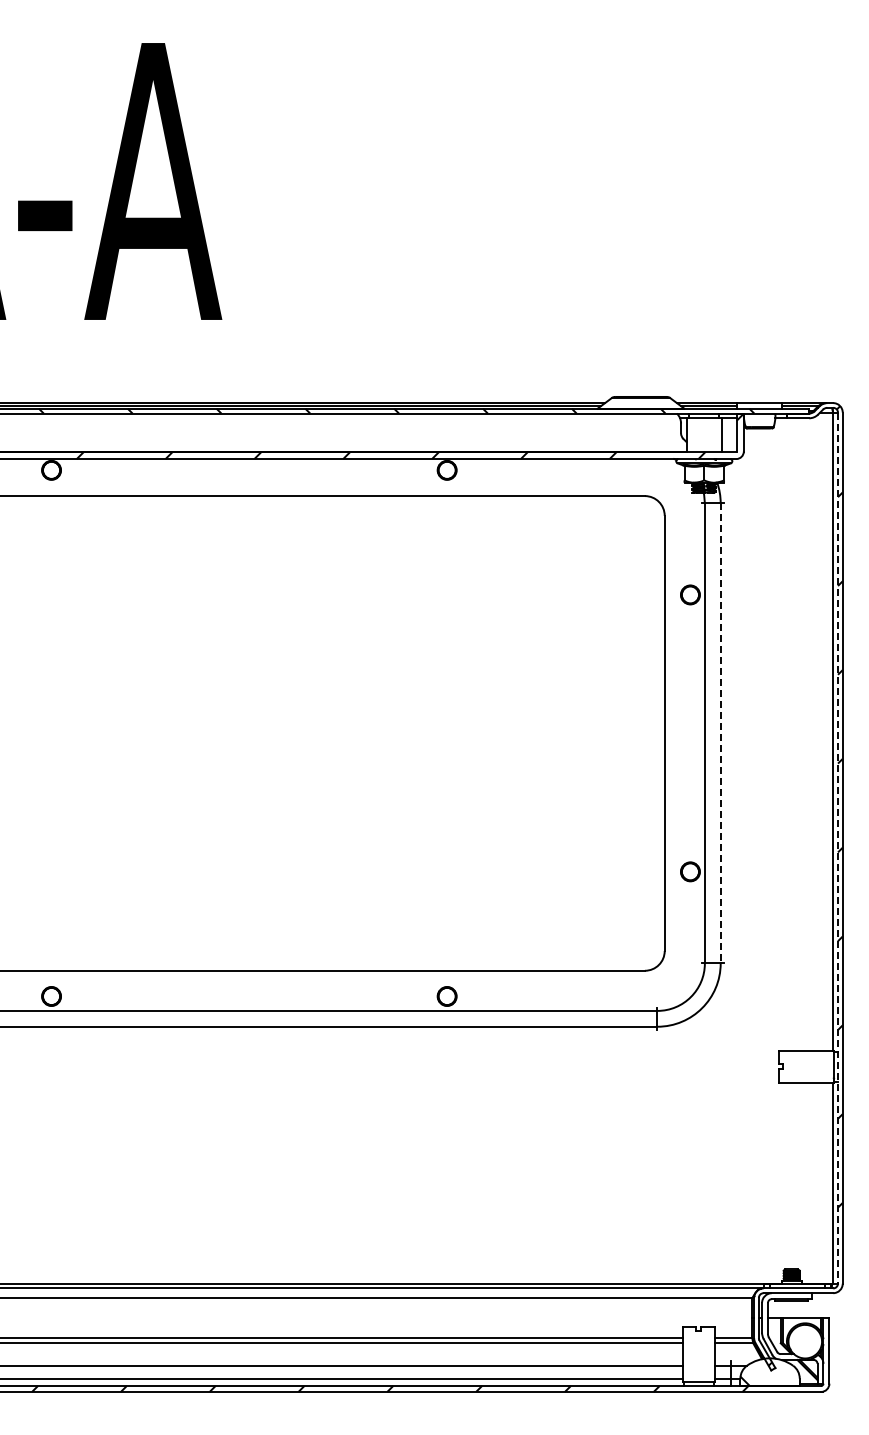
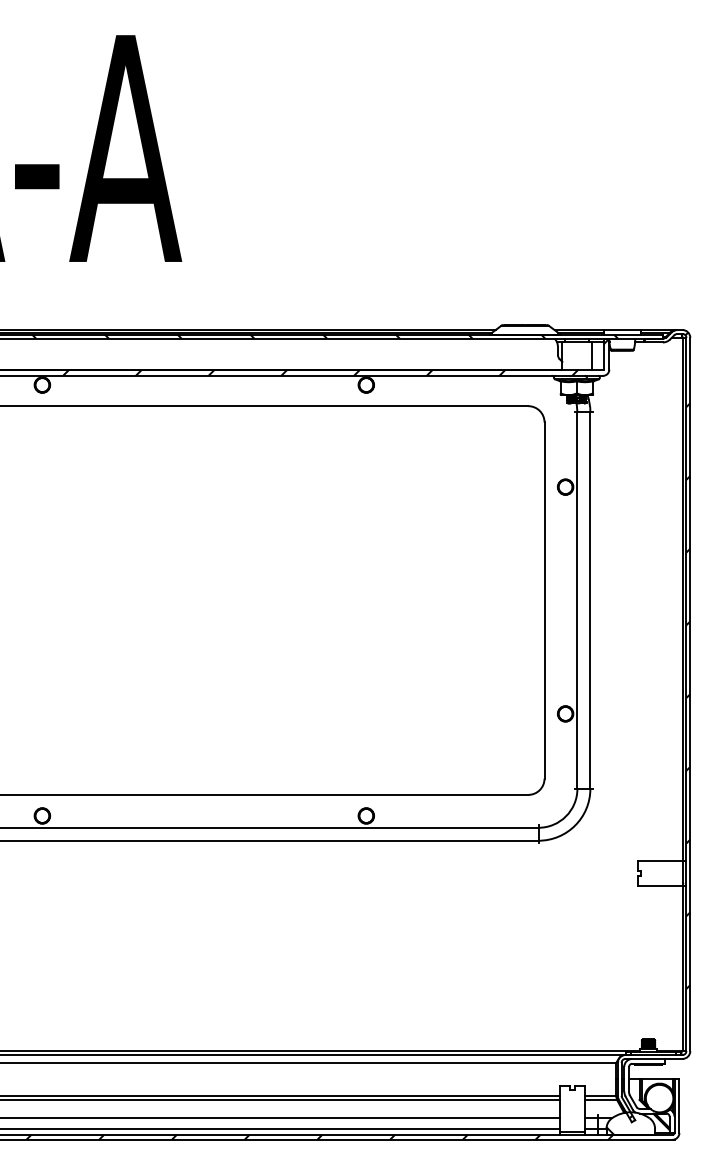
line: (720, 733) -> (590, 600), dashed -> solid
line: (838, 848) -> (686, 694), dashed -> solid

